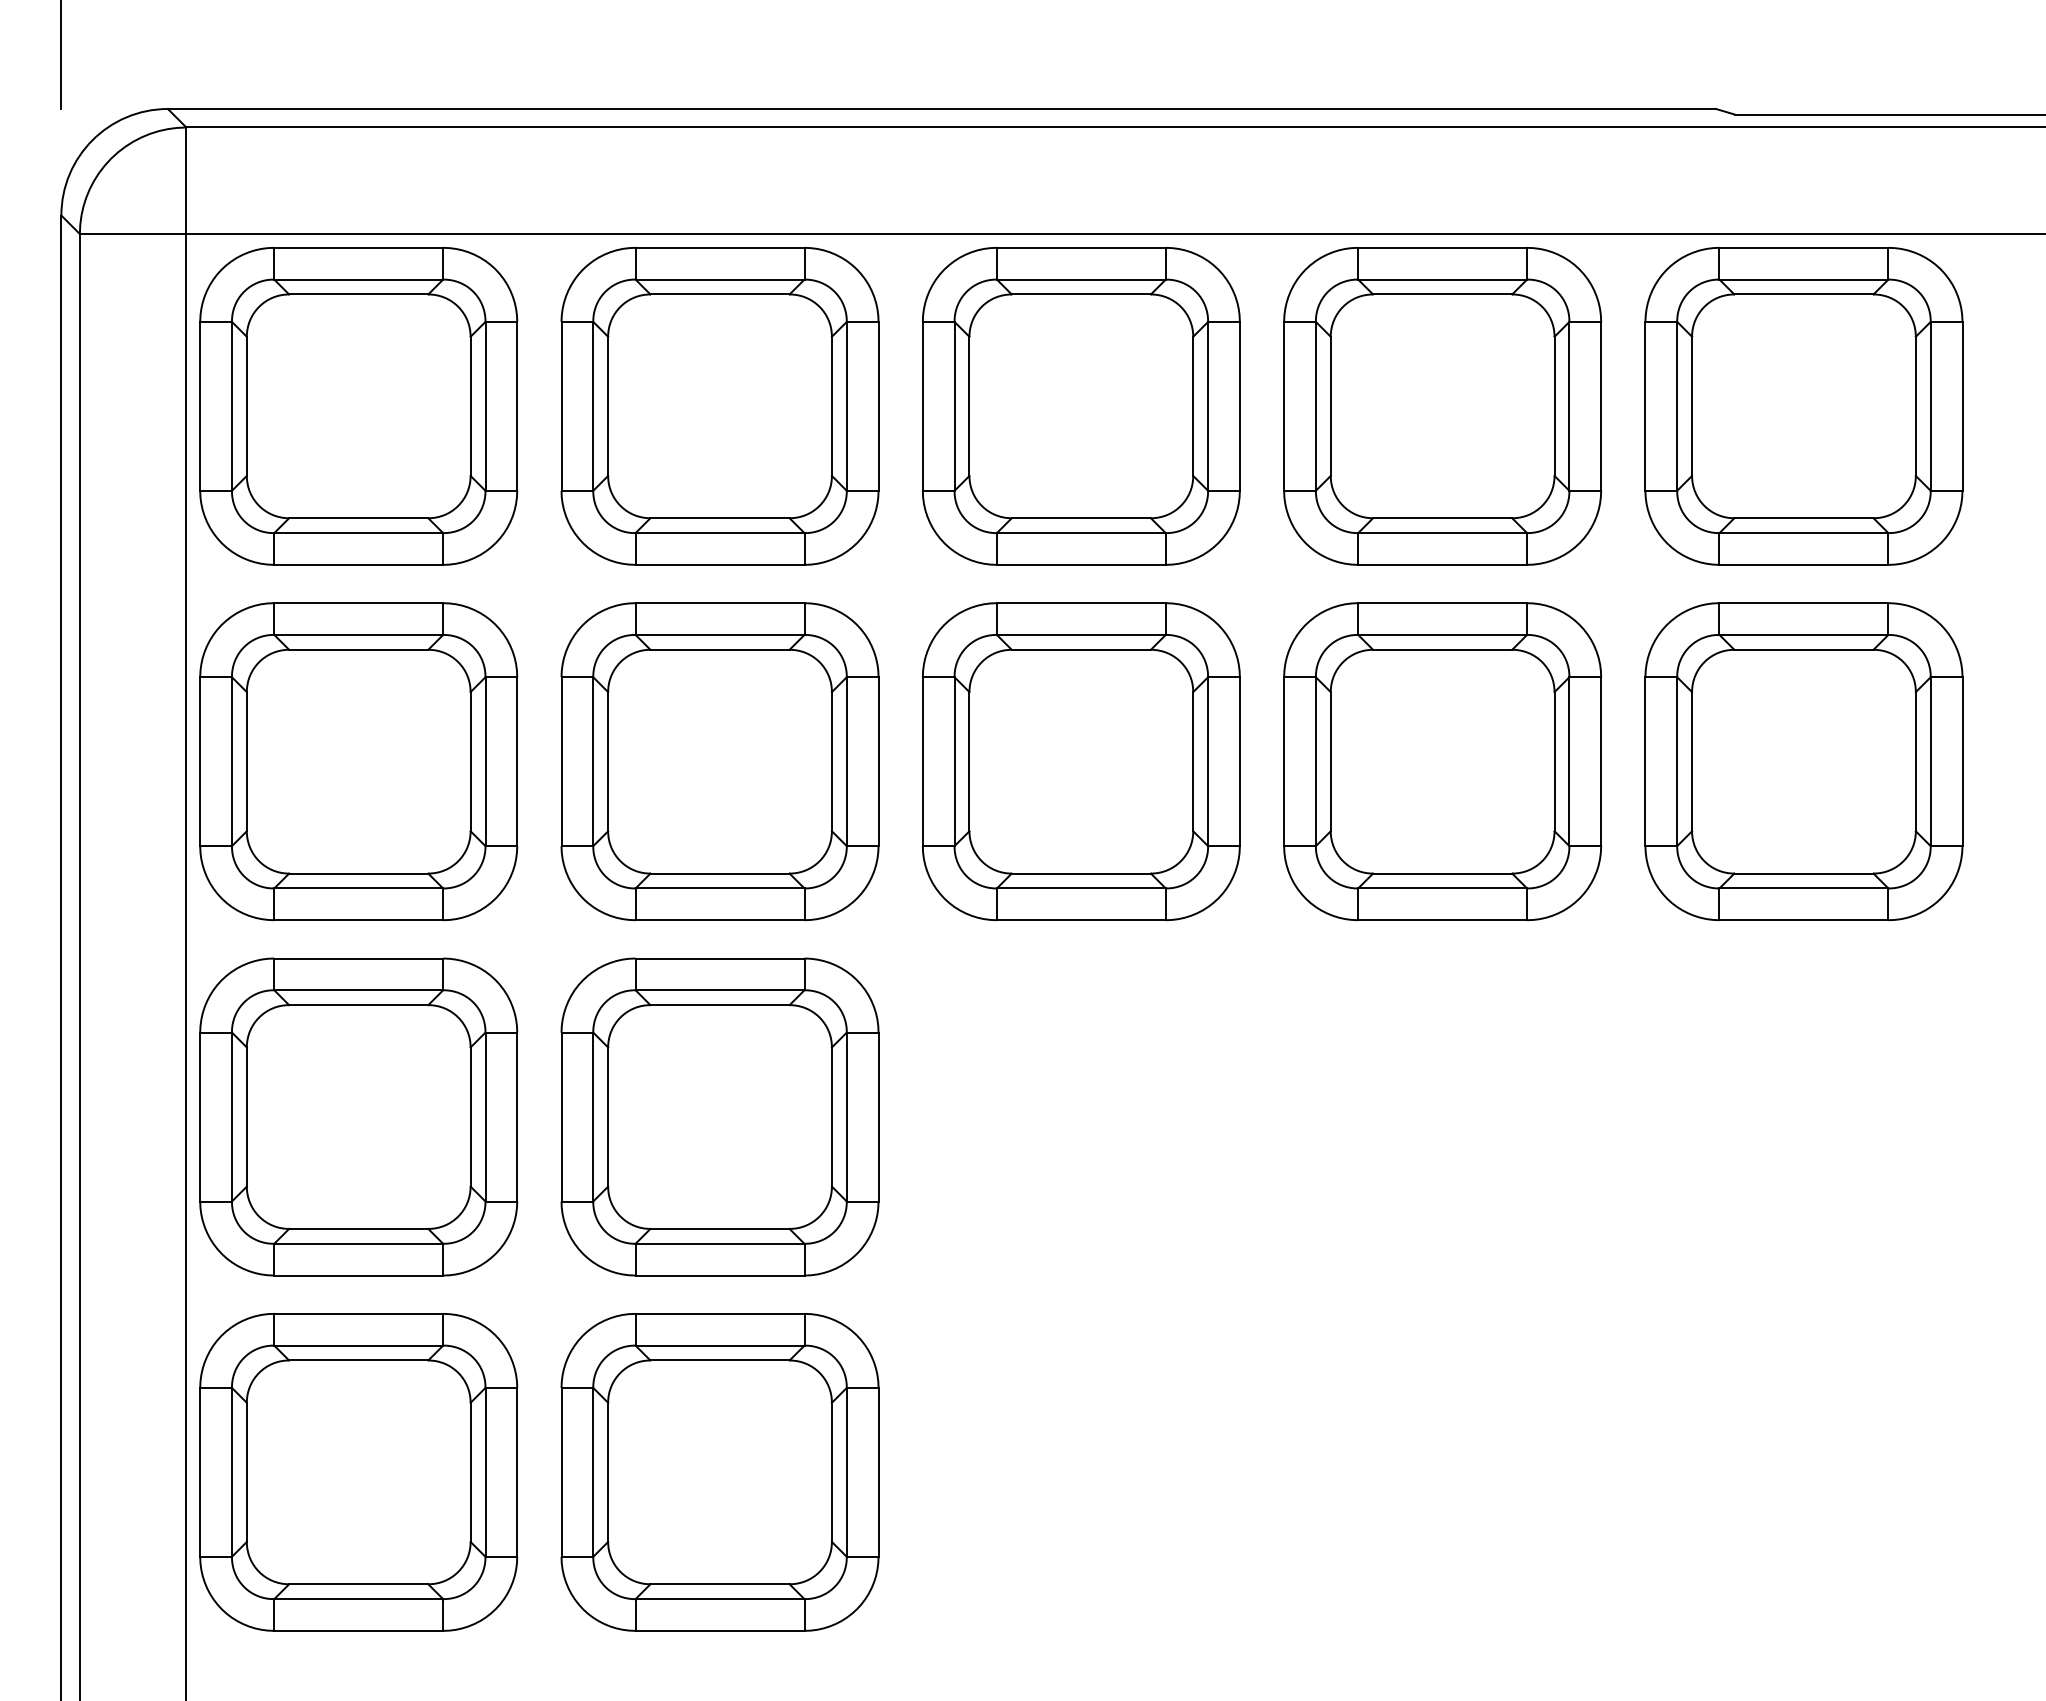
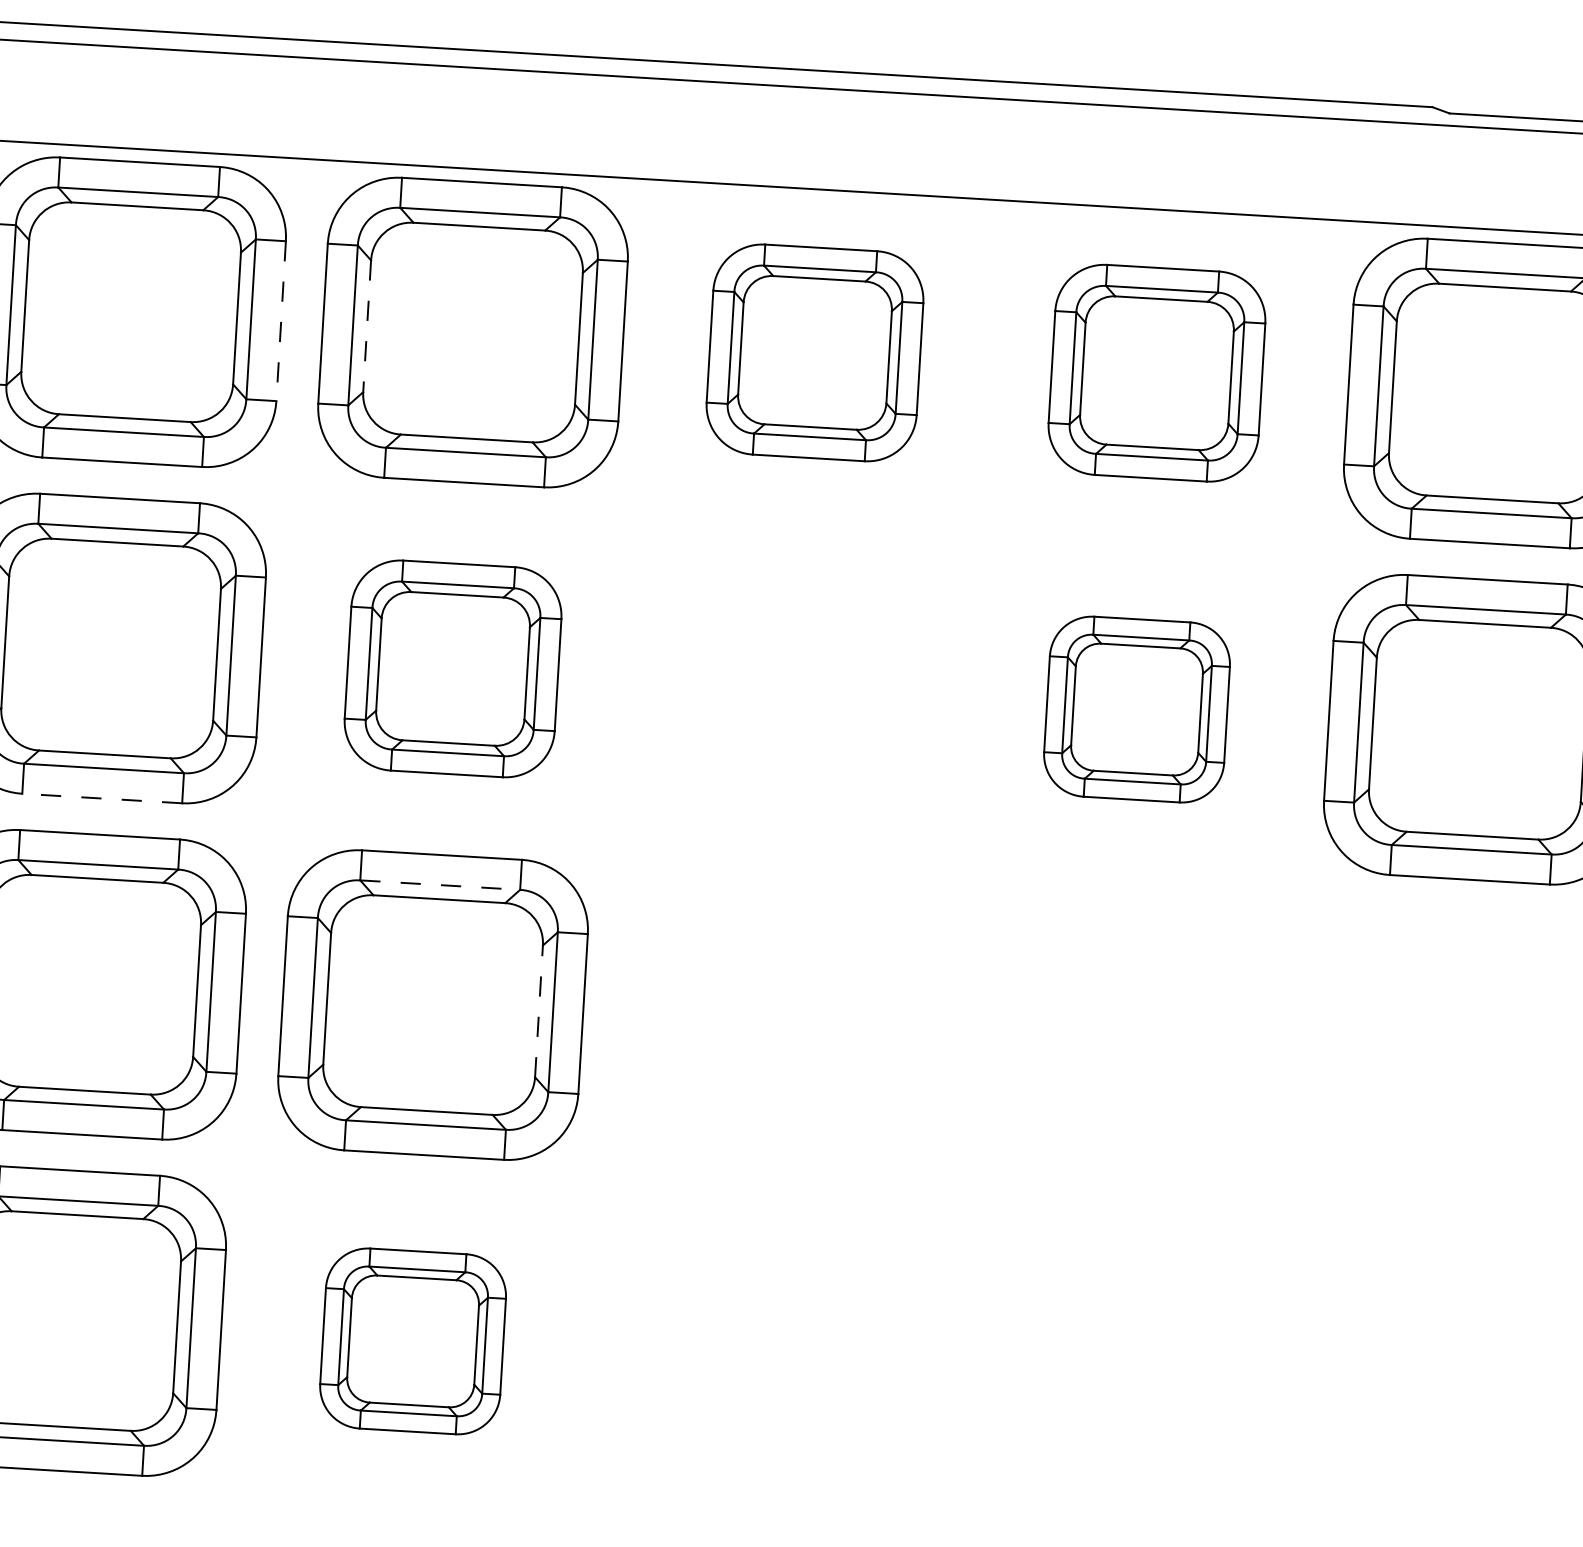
line: (517, 406) -> (281, 321), solid -> dashed
line: (608, 406) -> (367, 326), solid -> dashed
part: (1081, 406) -> (815, 353), size x0.7
part: (1442, 406) -> (1156, 373), size x0.7
part: (719, 761) -> (452, 668), size x0.7
part: (1081, 761) -> (795, 688), removed
part: (1442, 761) -> (1136, 709), size x0.6
line: (358, 920) -> (102, 798), solid -> dashed
line: (720, 990) -> (440, 885), solid -> dashed
line: (831, 1117) -> (538, 1011), solid -> dashed
part: (719, 1472) -> (412, 1341), size x0.6

